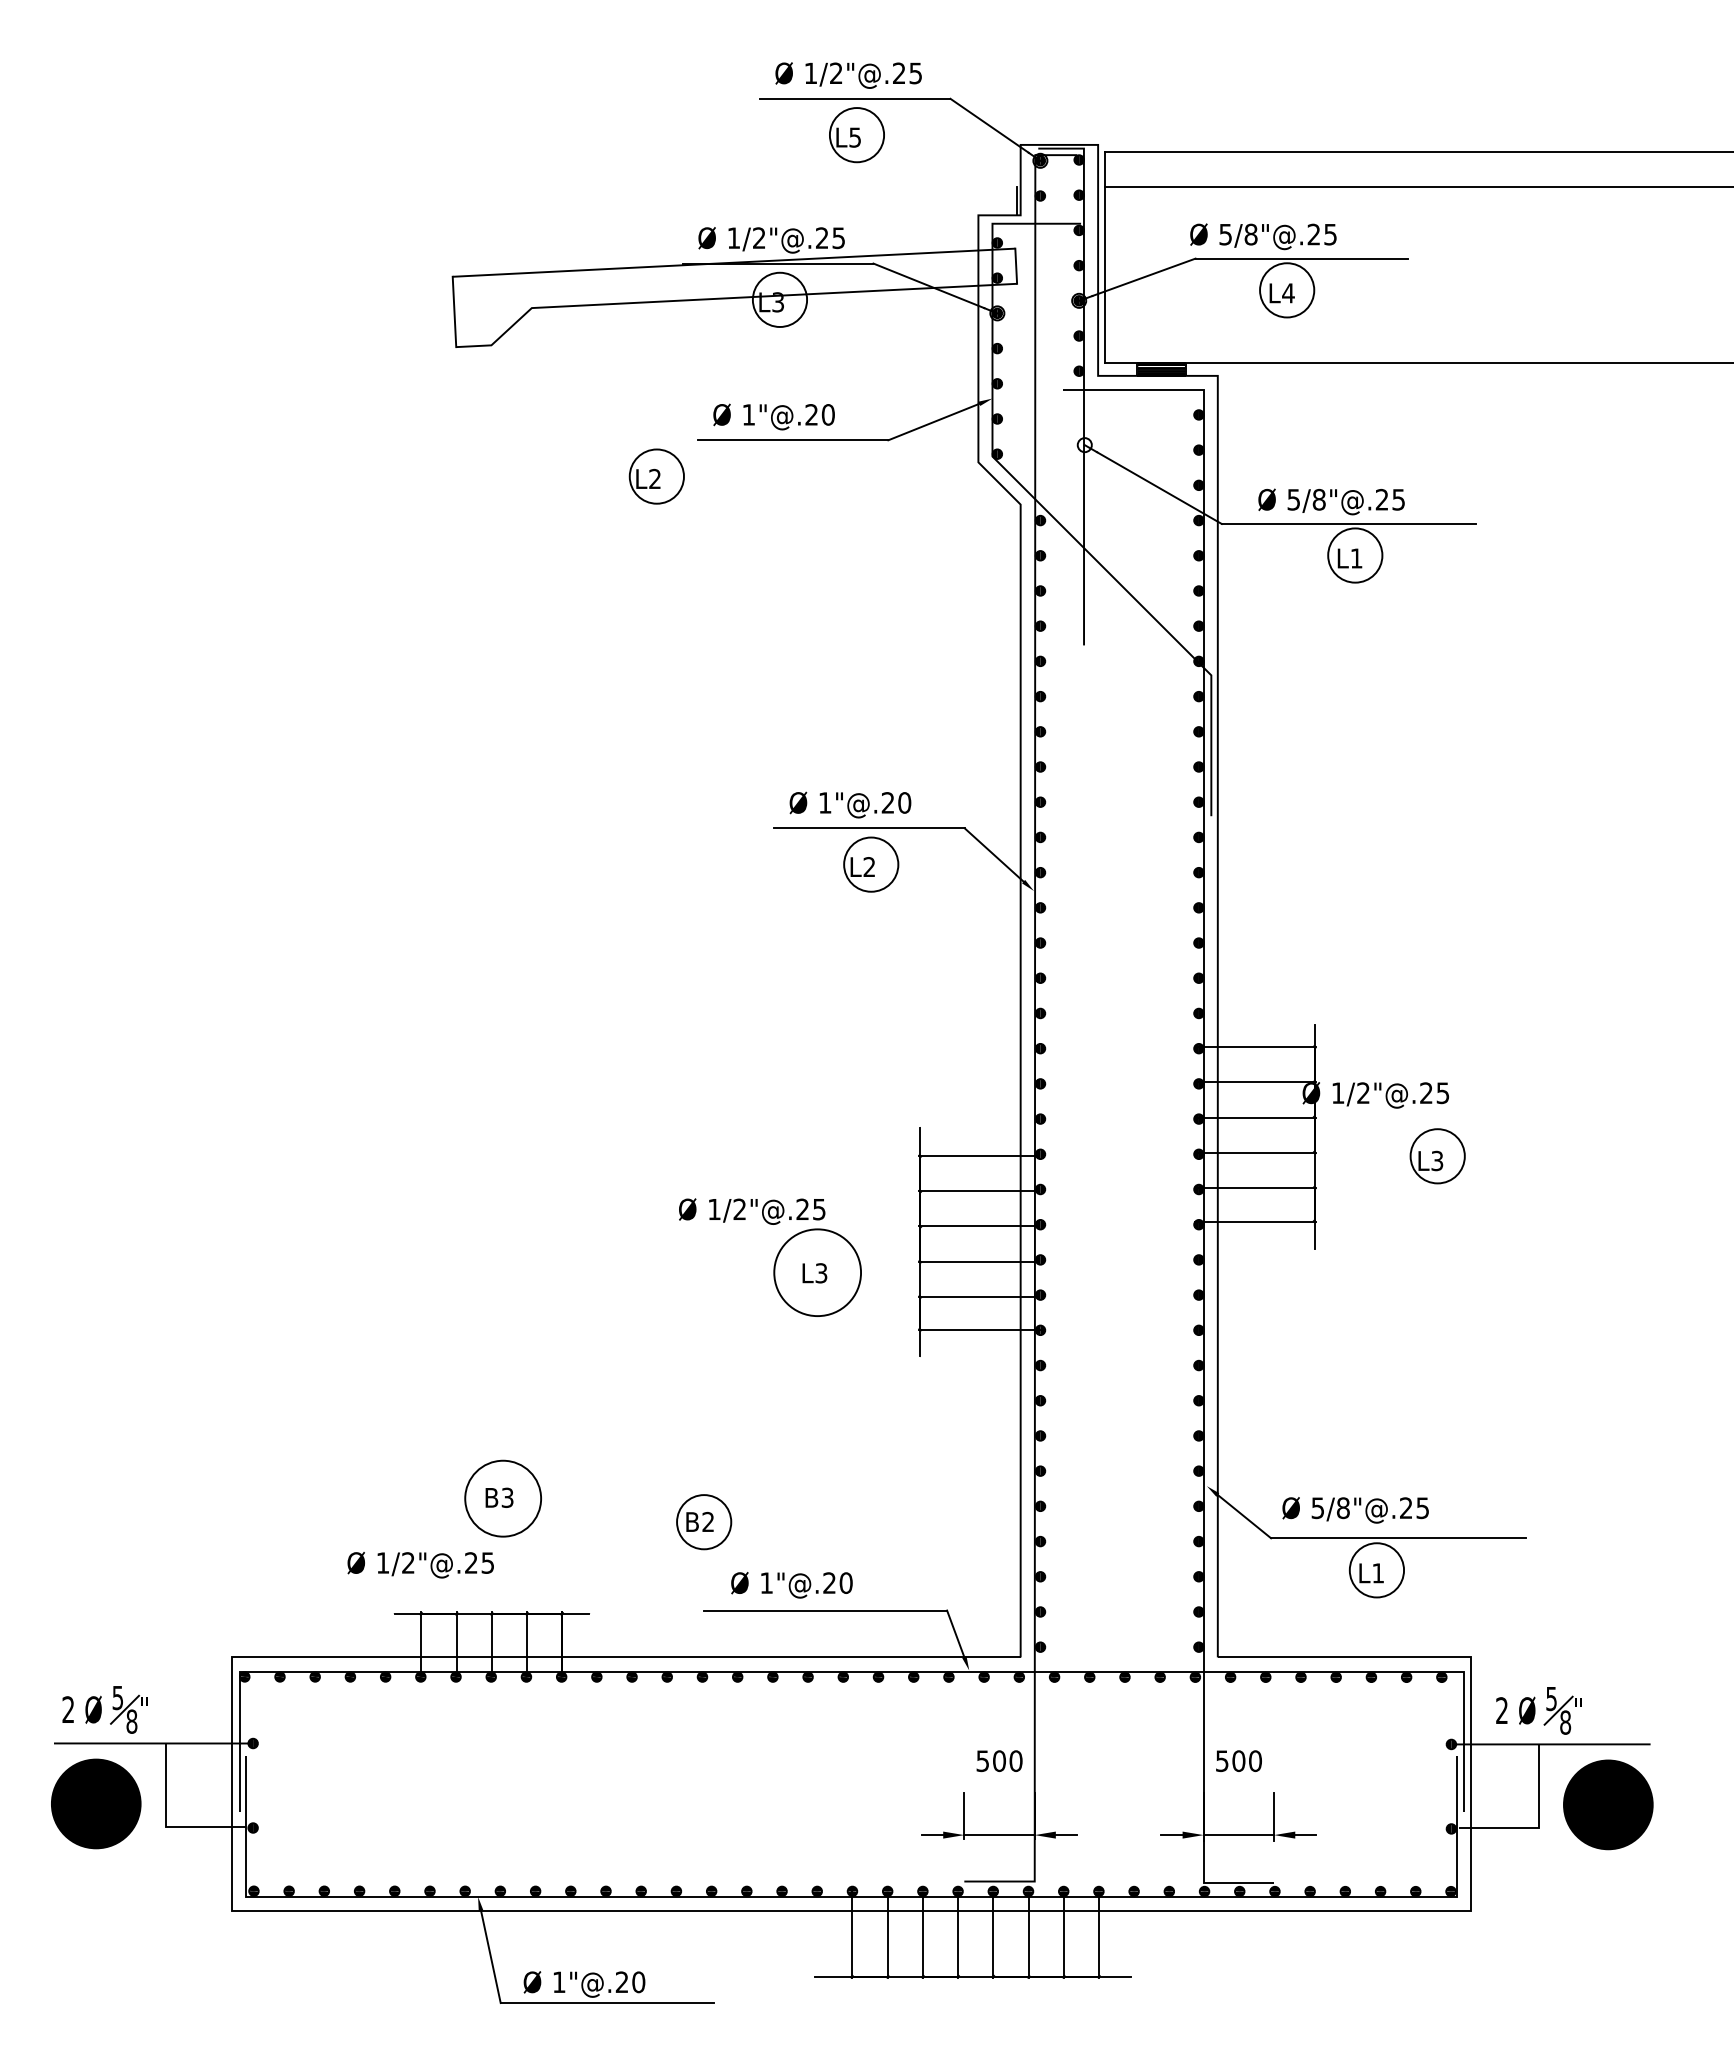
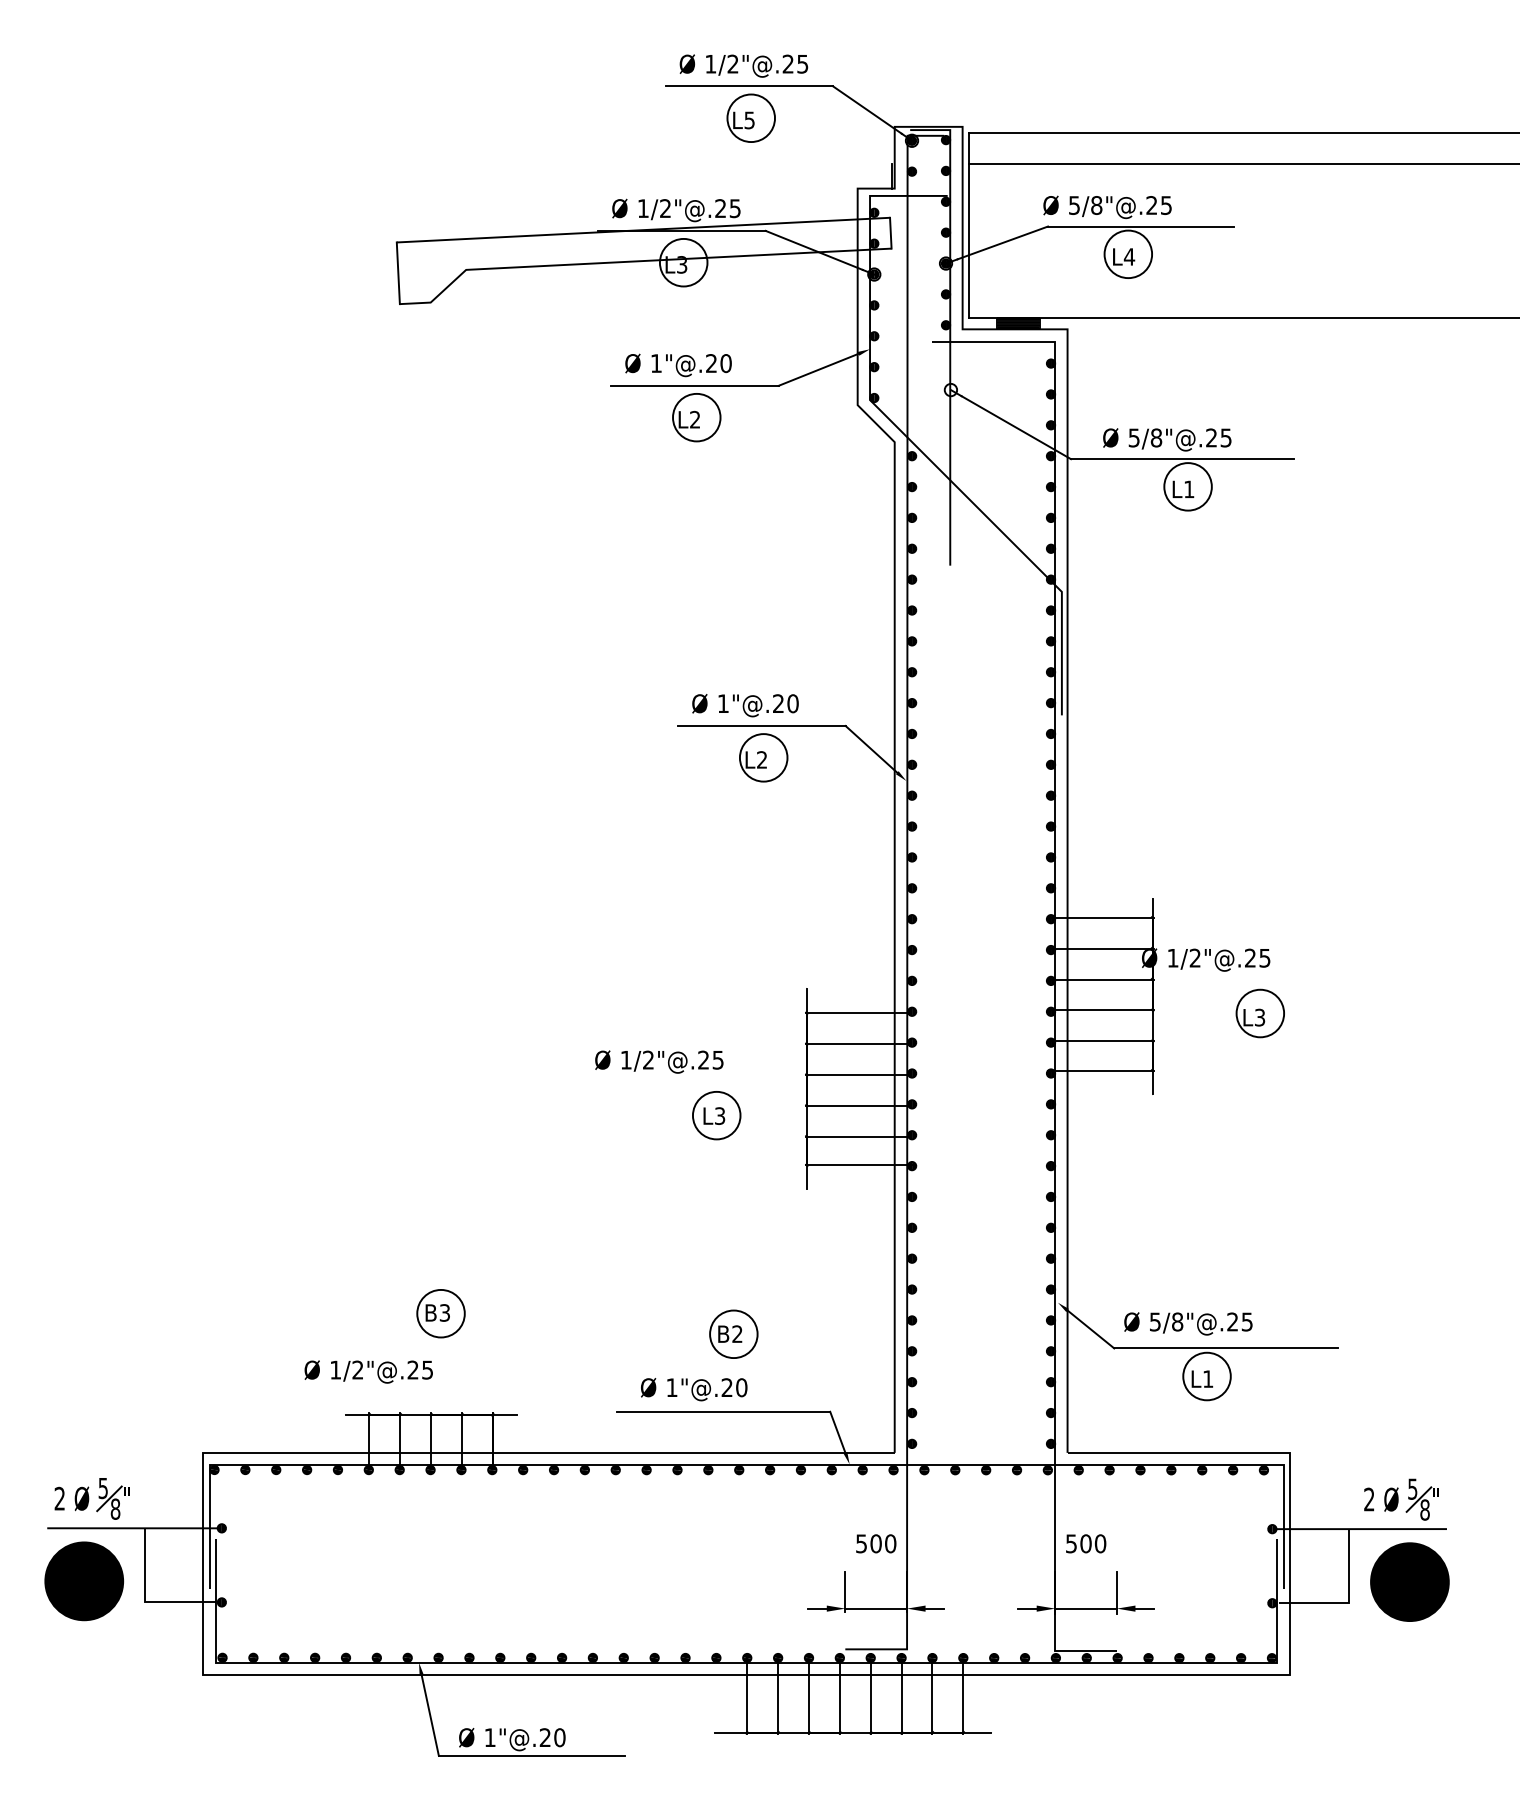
part: (656, 476) -> (696, 417), moved
circle: (817, 1272) -> (716, 1115), size x0.62
circle: (503, 1498) -> (441, 1313), size x0.71
part: (704, 1522) -> (734, 1334), moved
part: (1538, 1710) -> (1401, 1499), moved

